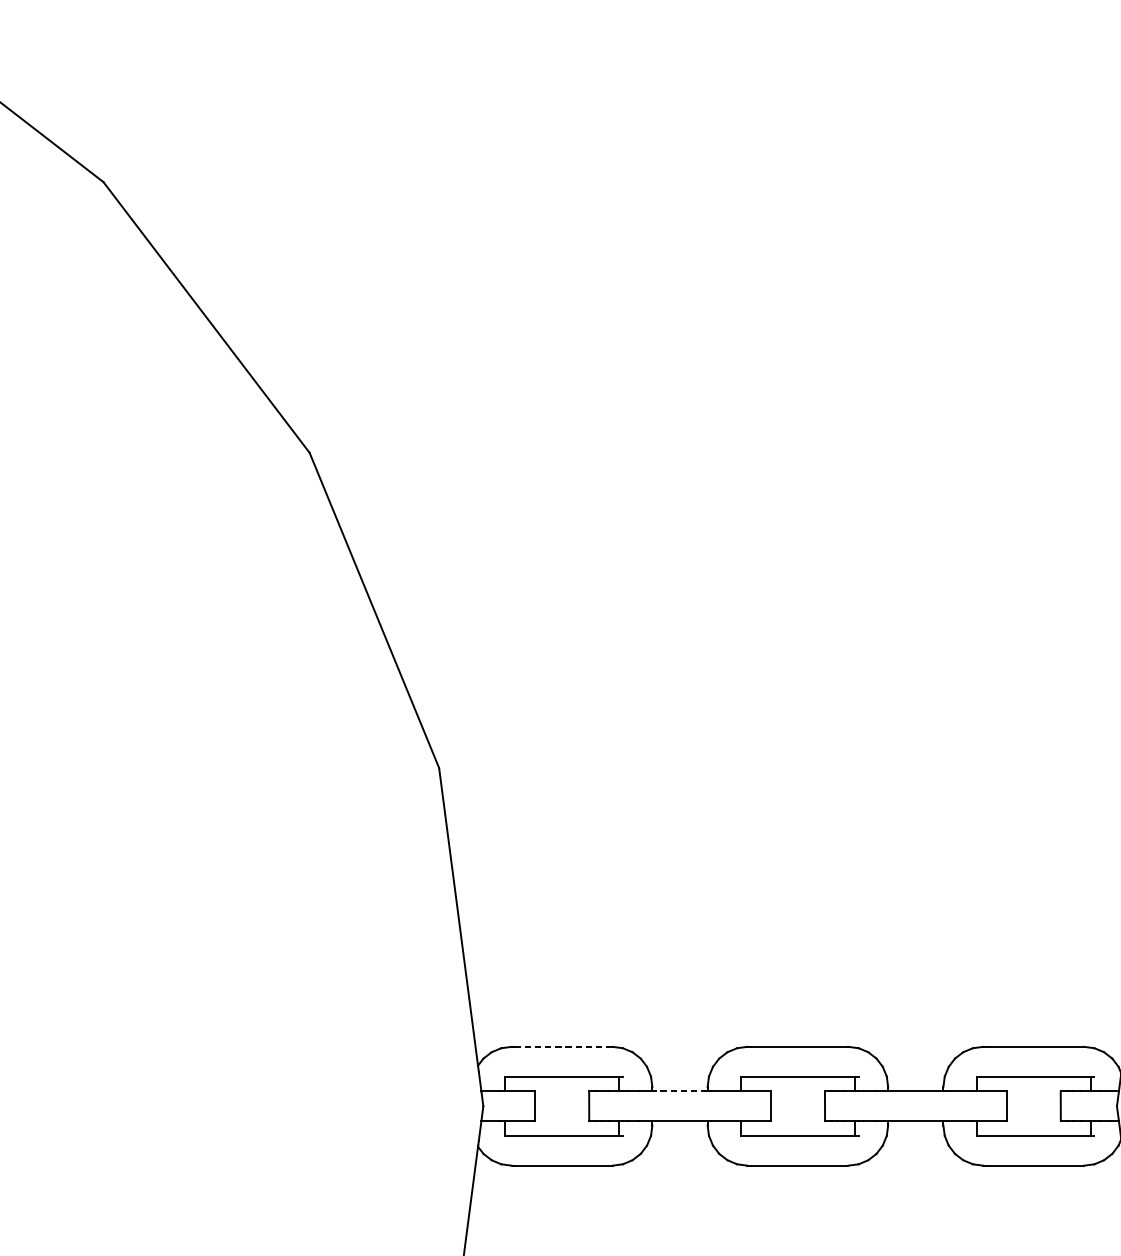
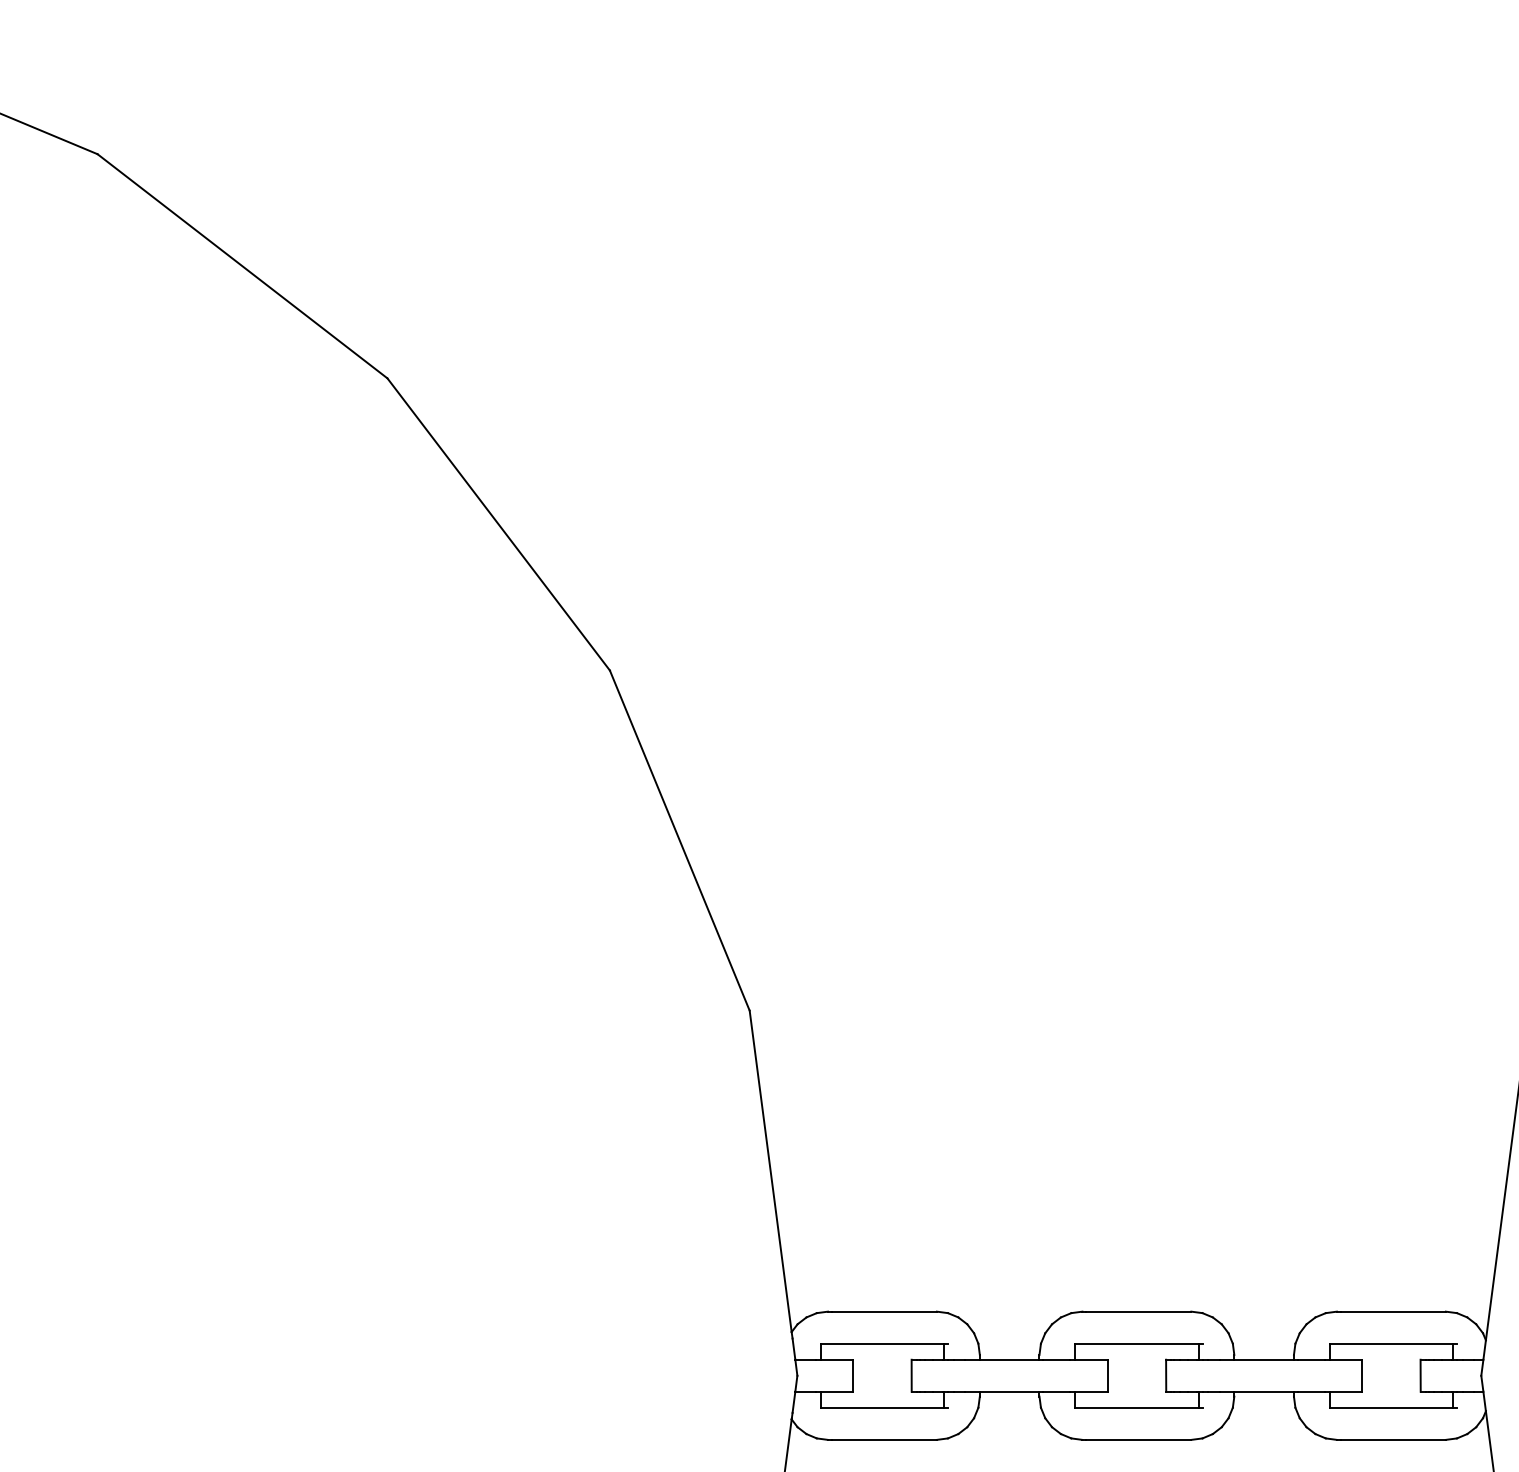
line: (563, 1046) -> (883, 1311), dashed -> solid
line: (679, 1091) -> (1009, 1359), dashed -> solid

